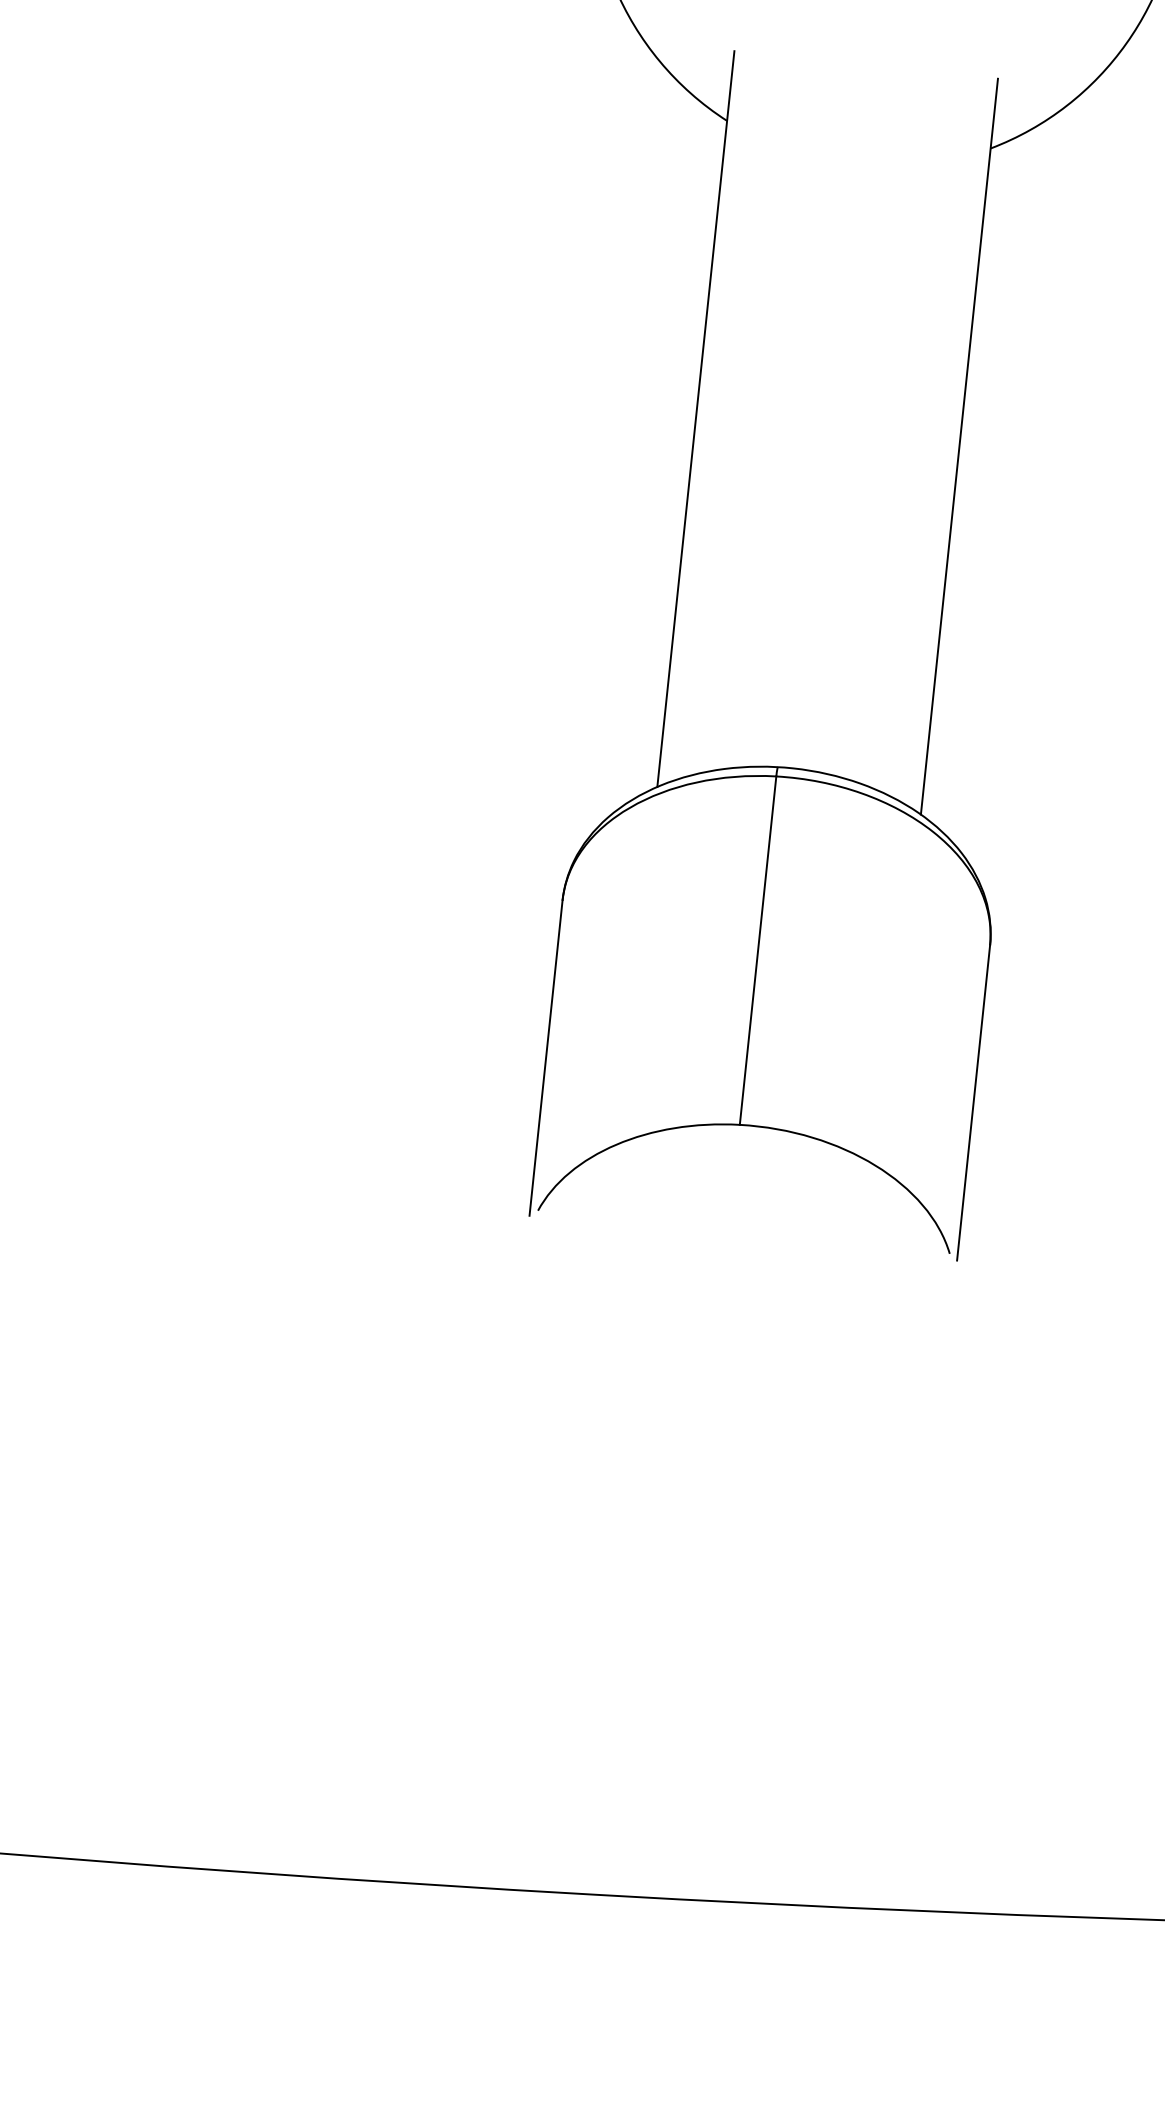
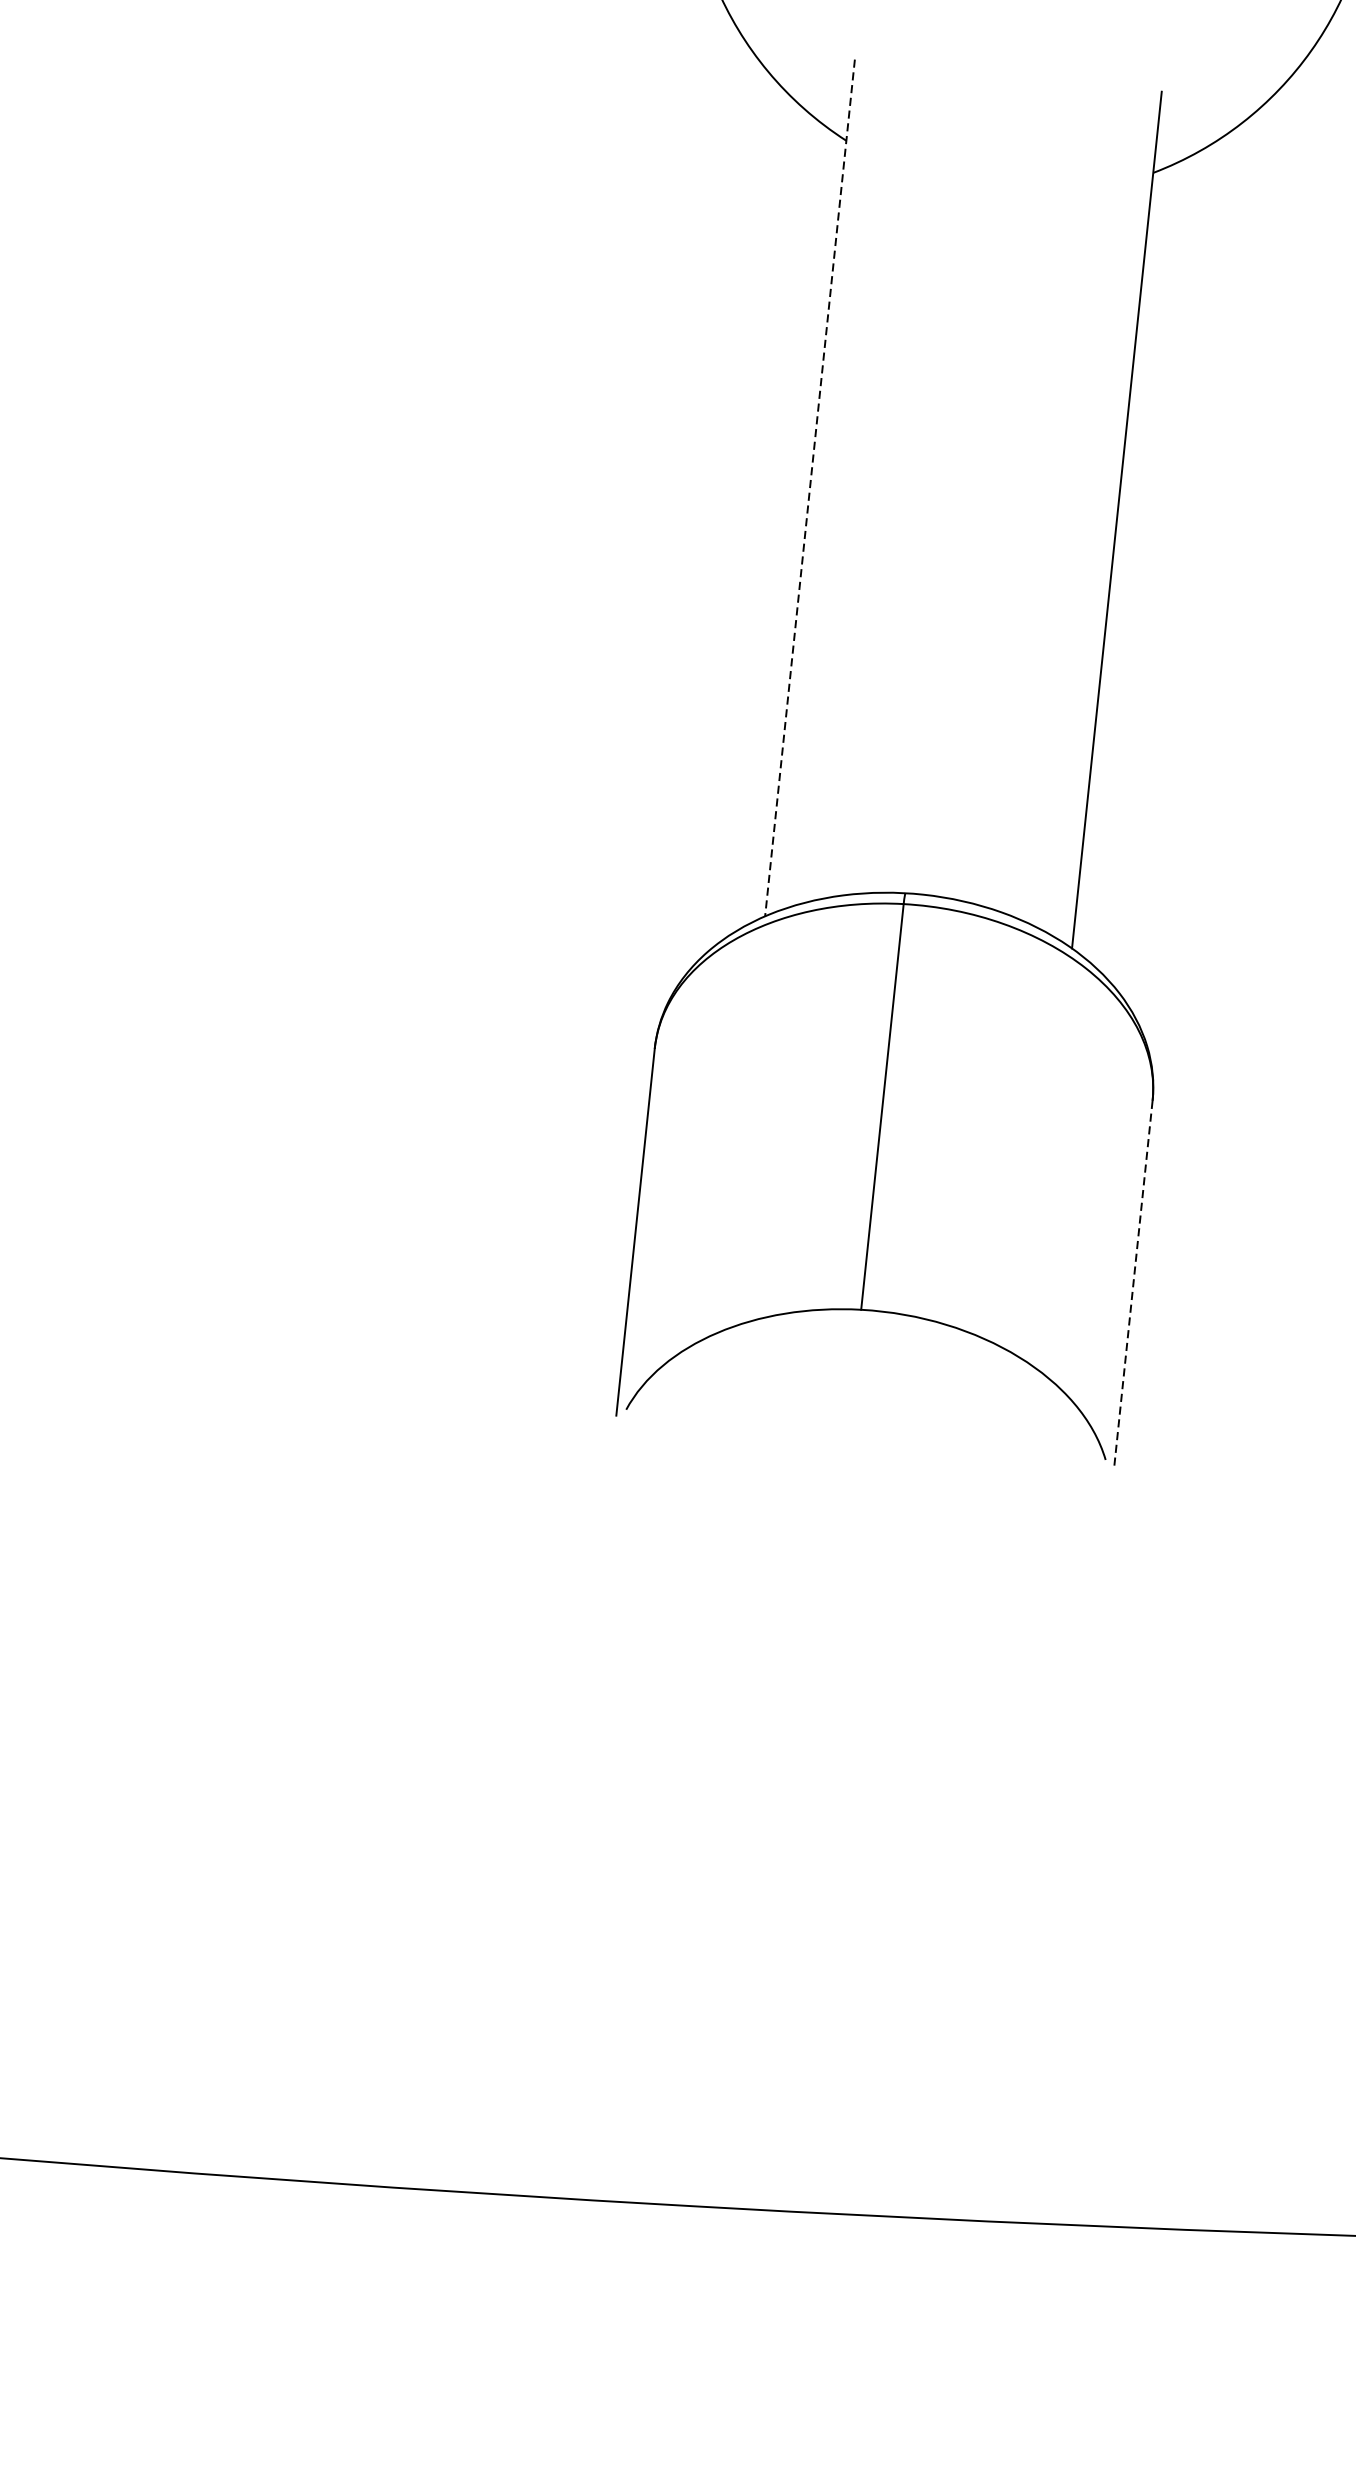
line: (695, 419) -> (809, 488), solid -> dashed
line: (973, 1103) -> (1133, 1284), solid -> dashed

